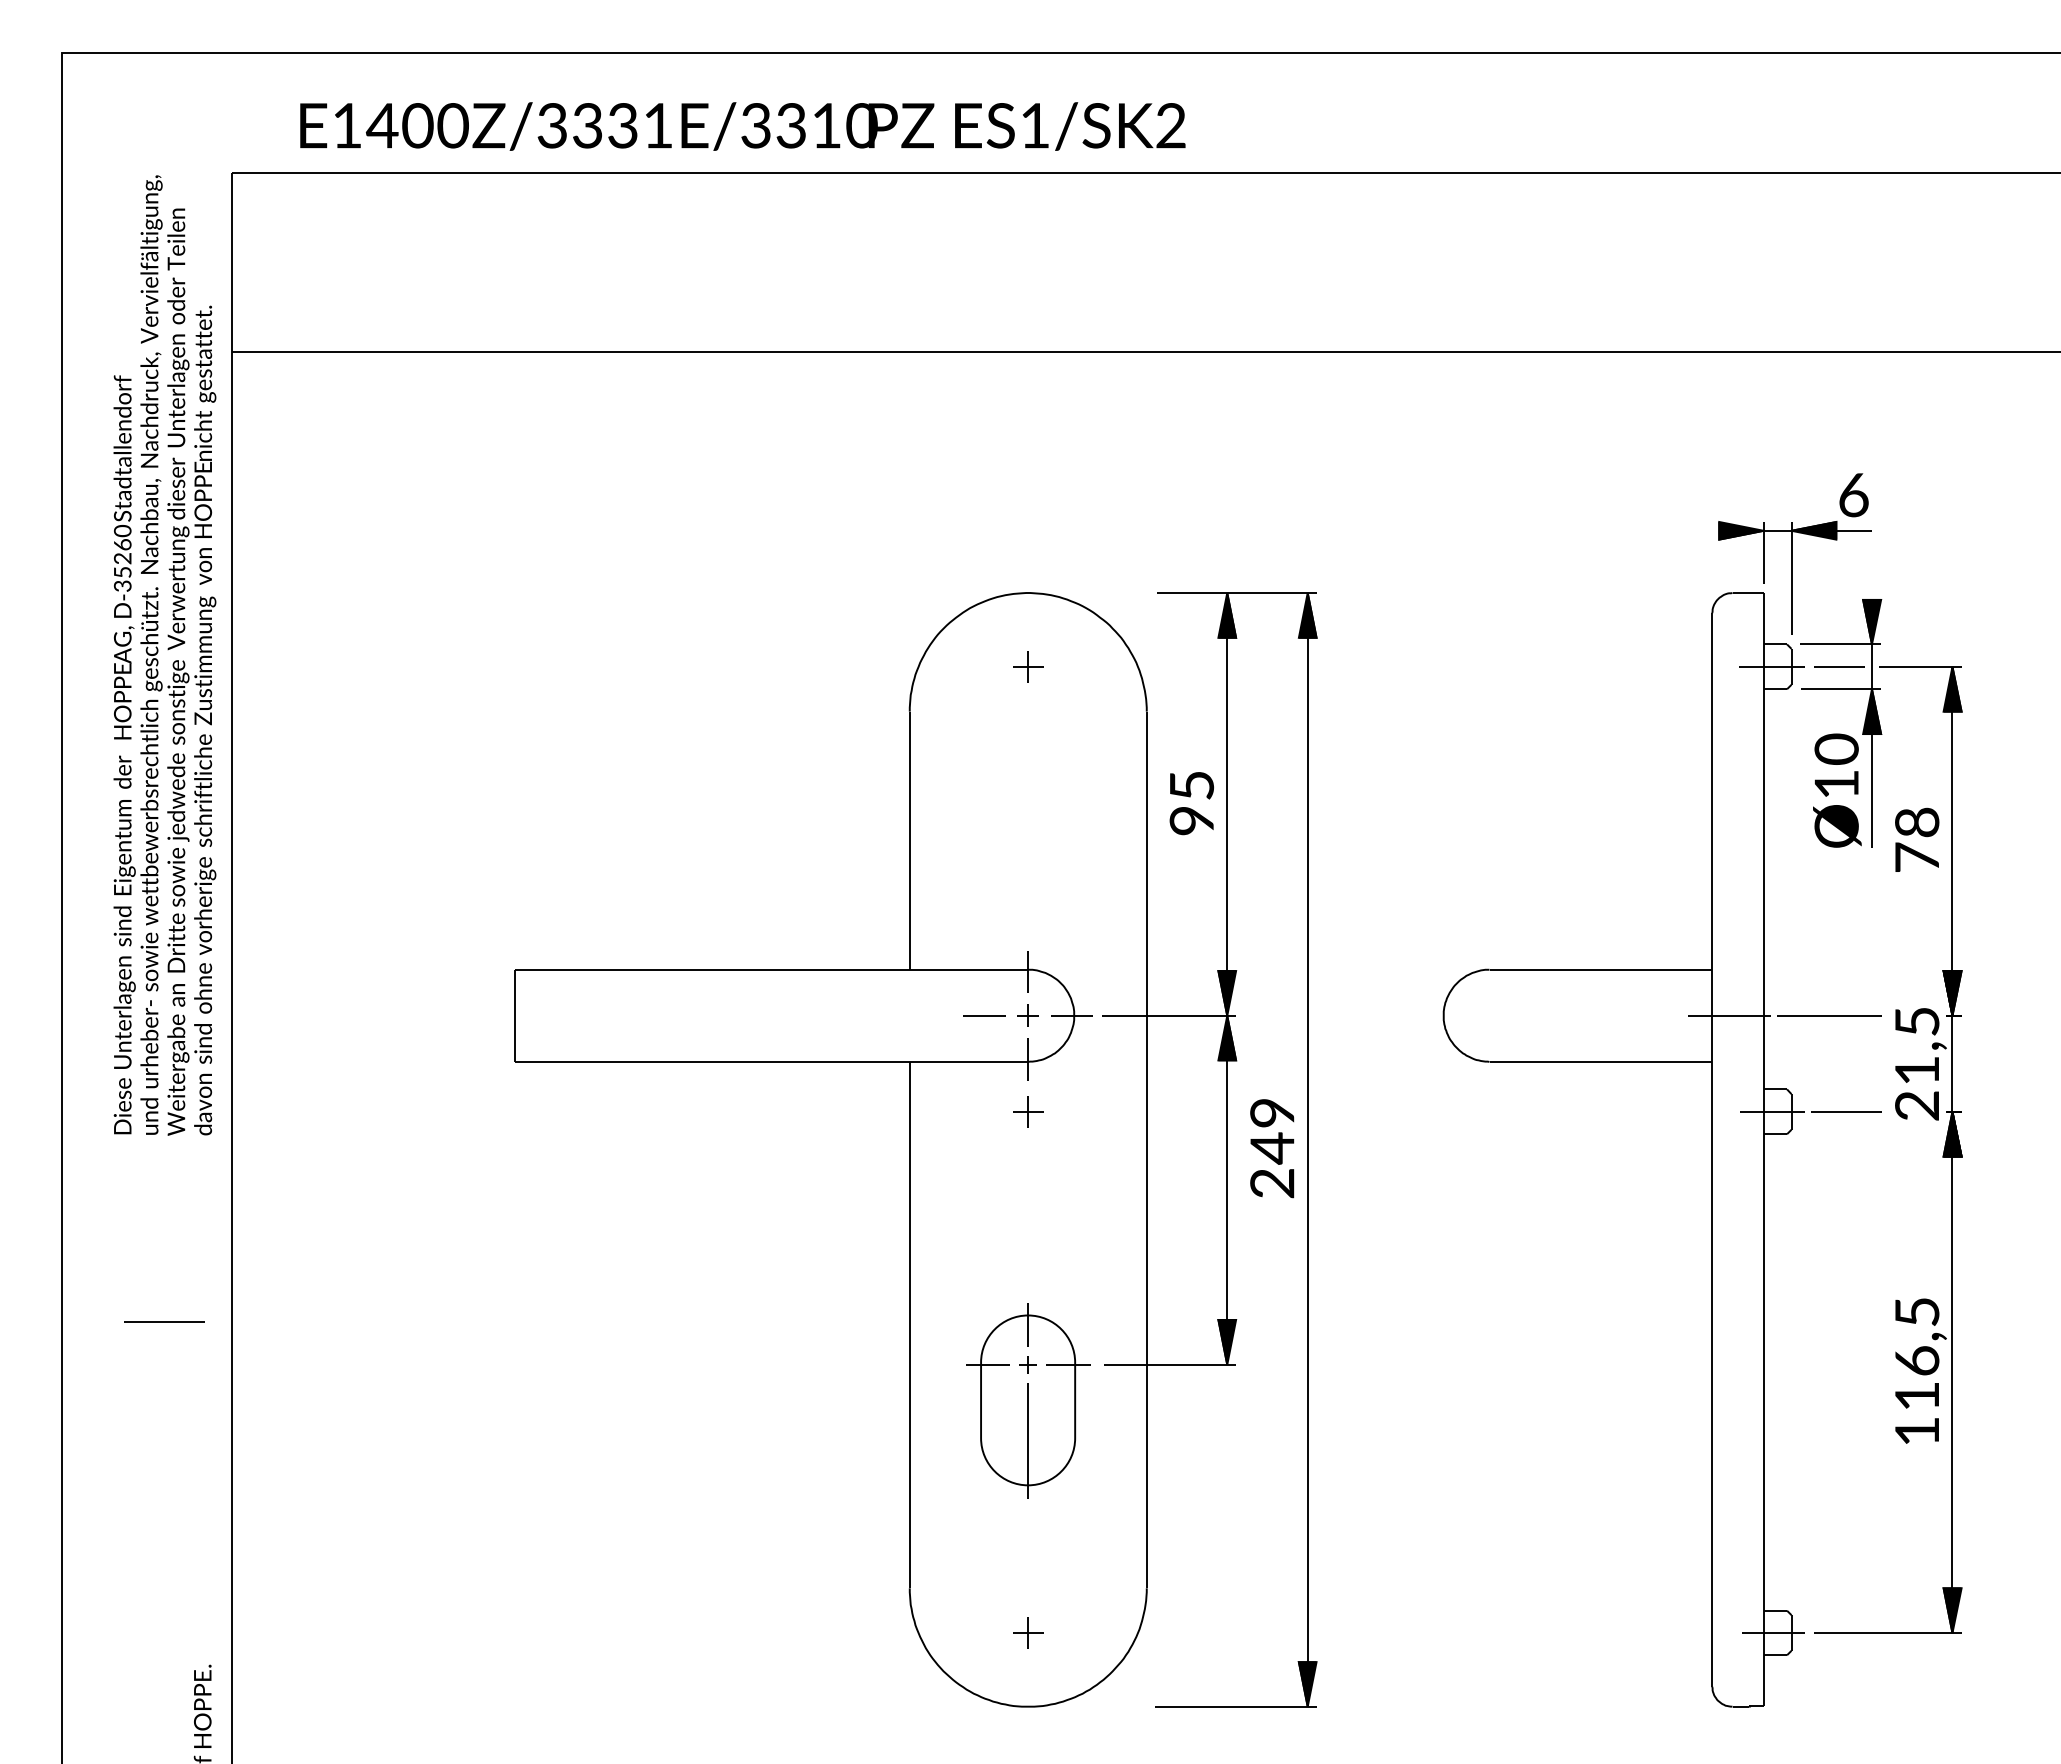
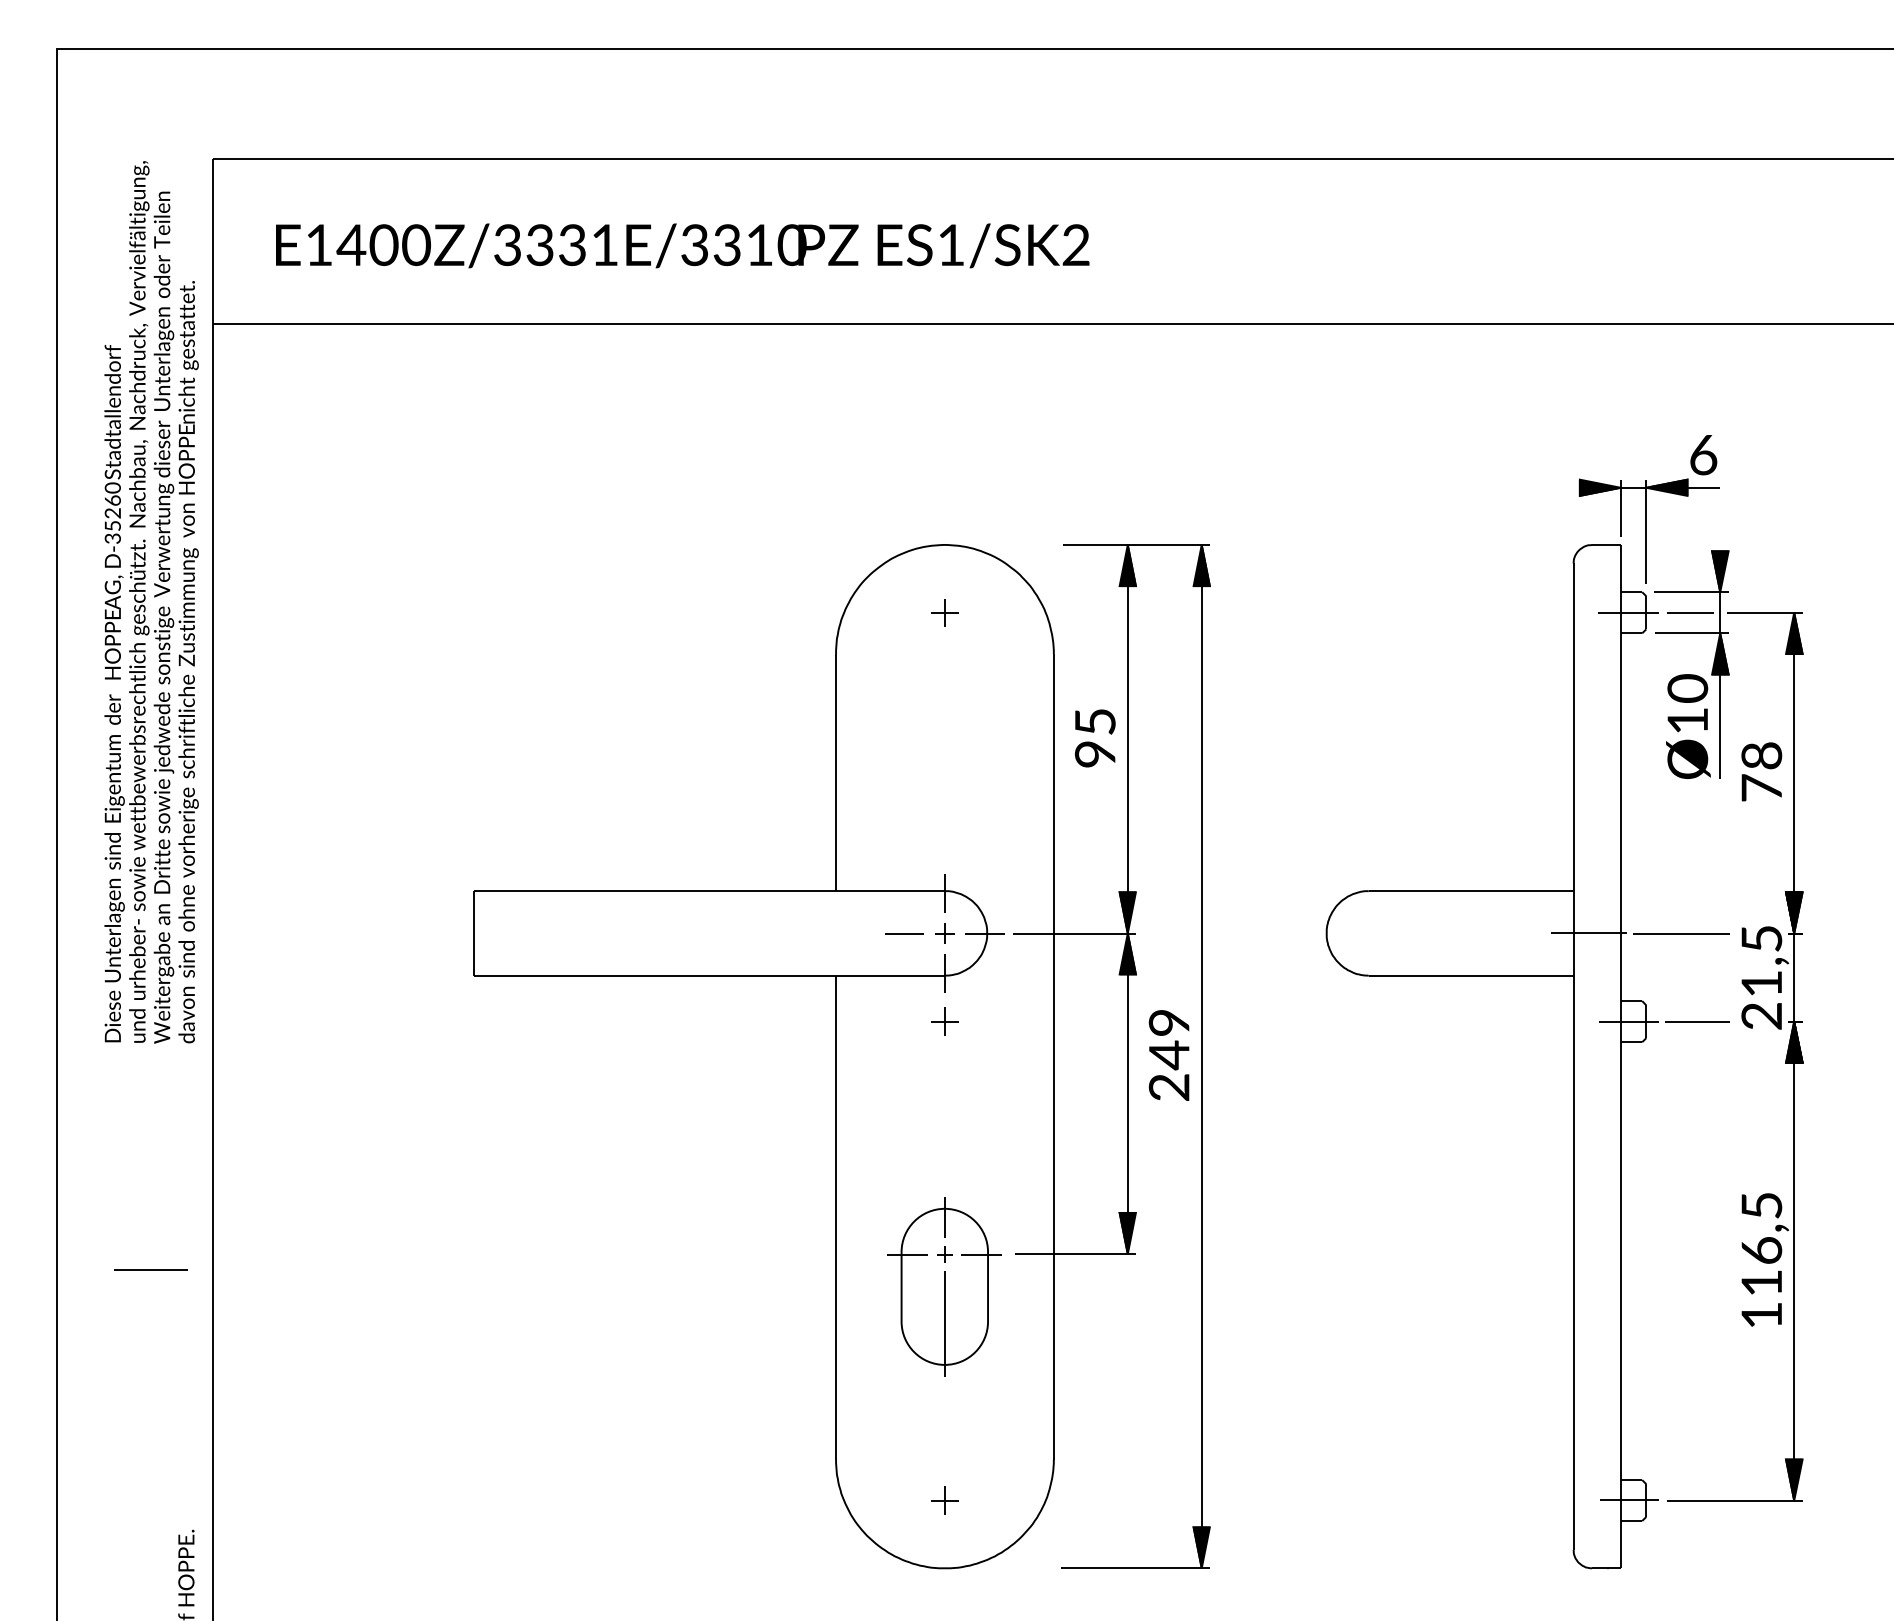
text: (742, 126) -> (682, 245), moved
line: (164, 1321) -> (151, 1269), moved

